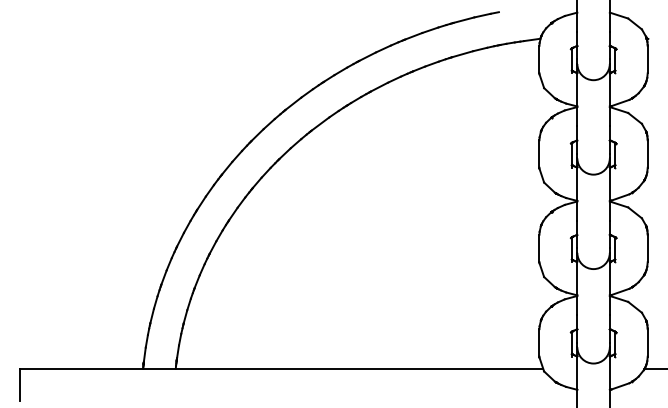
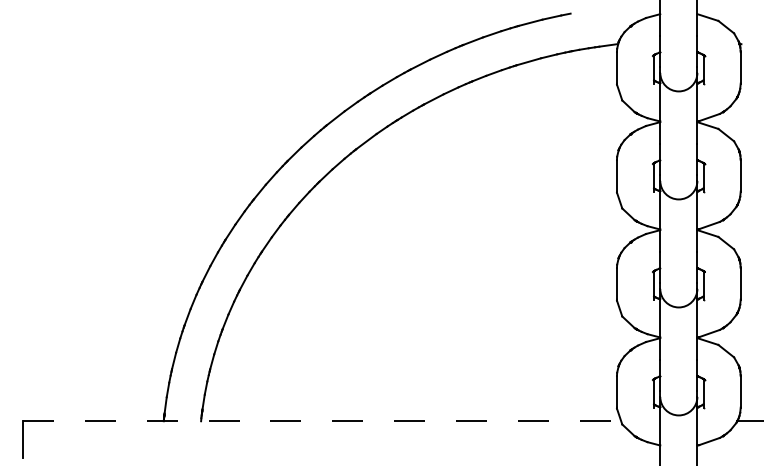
line: (281, 368) -> (321, 421), solid -> dashed

